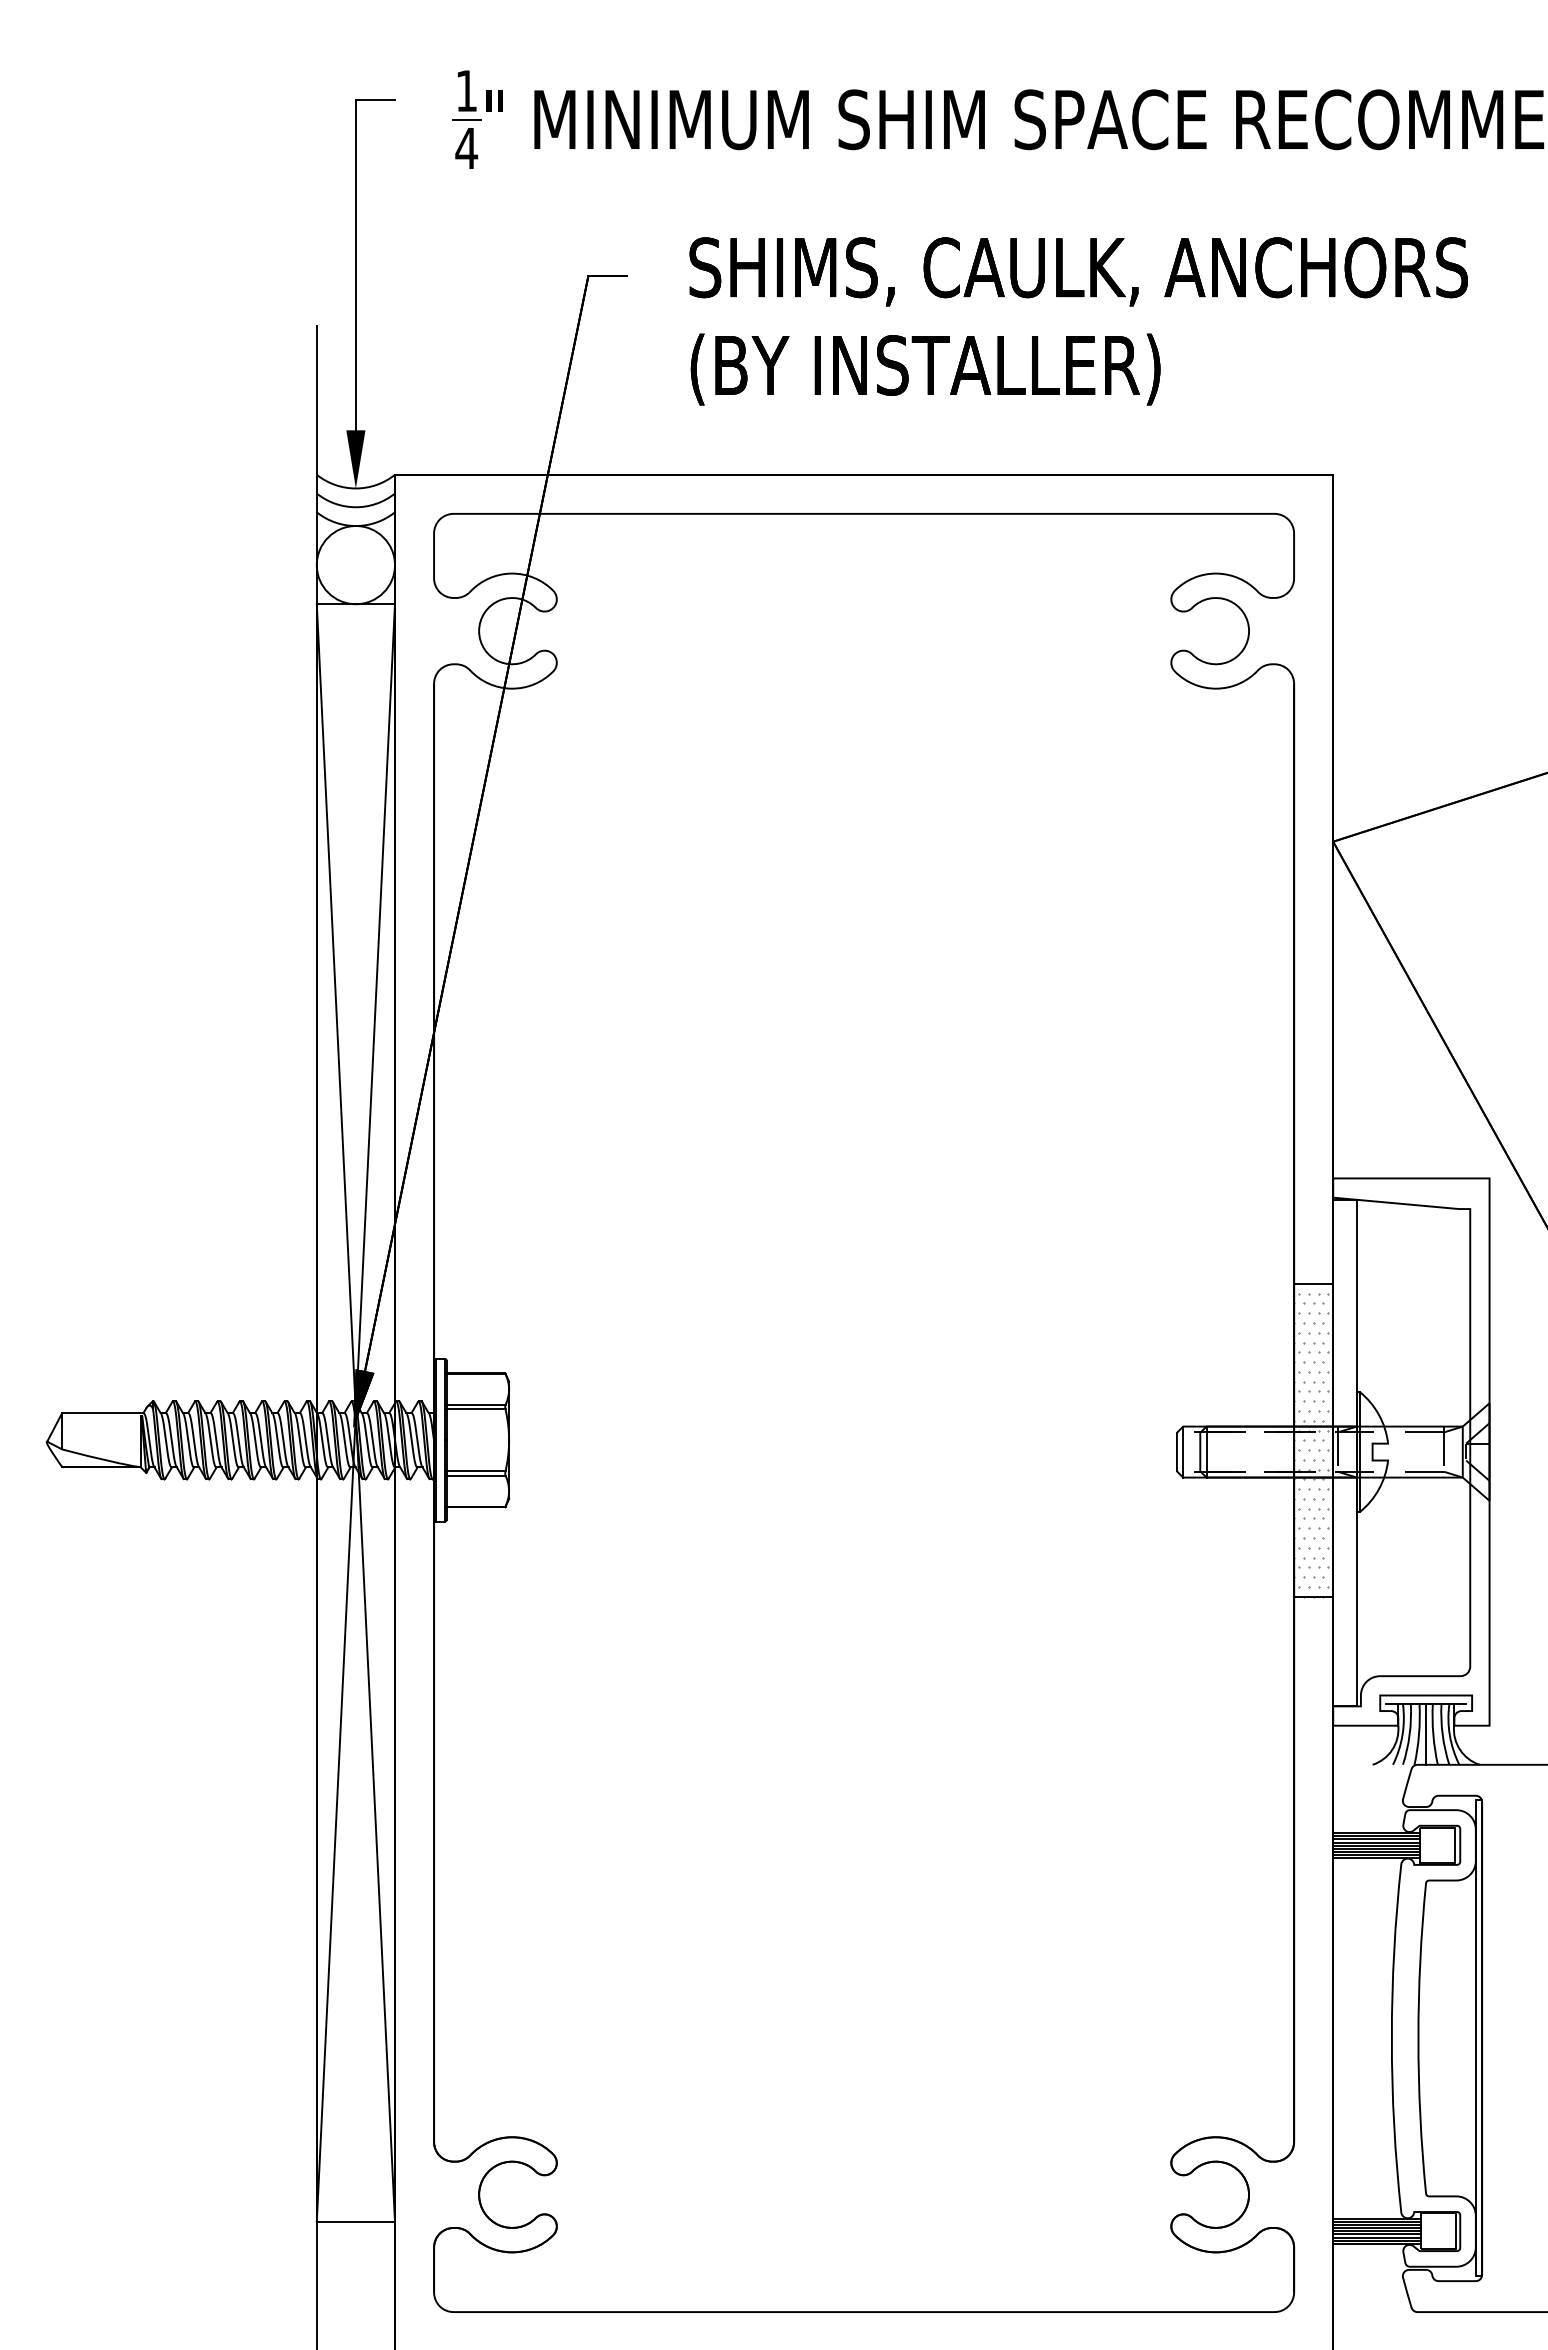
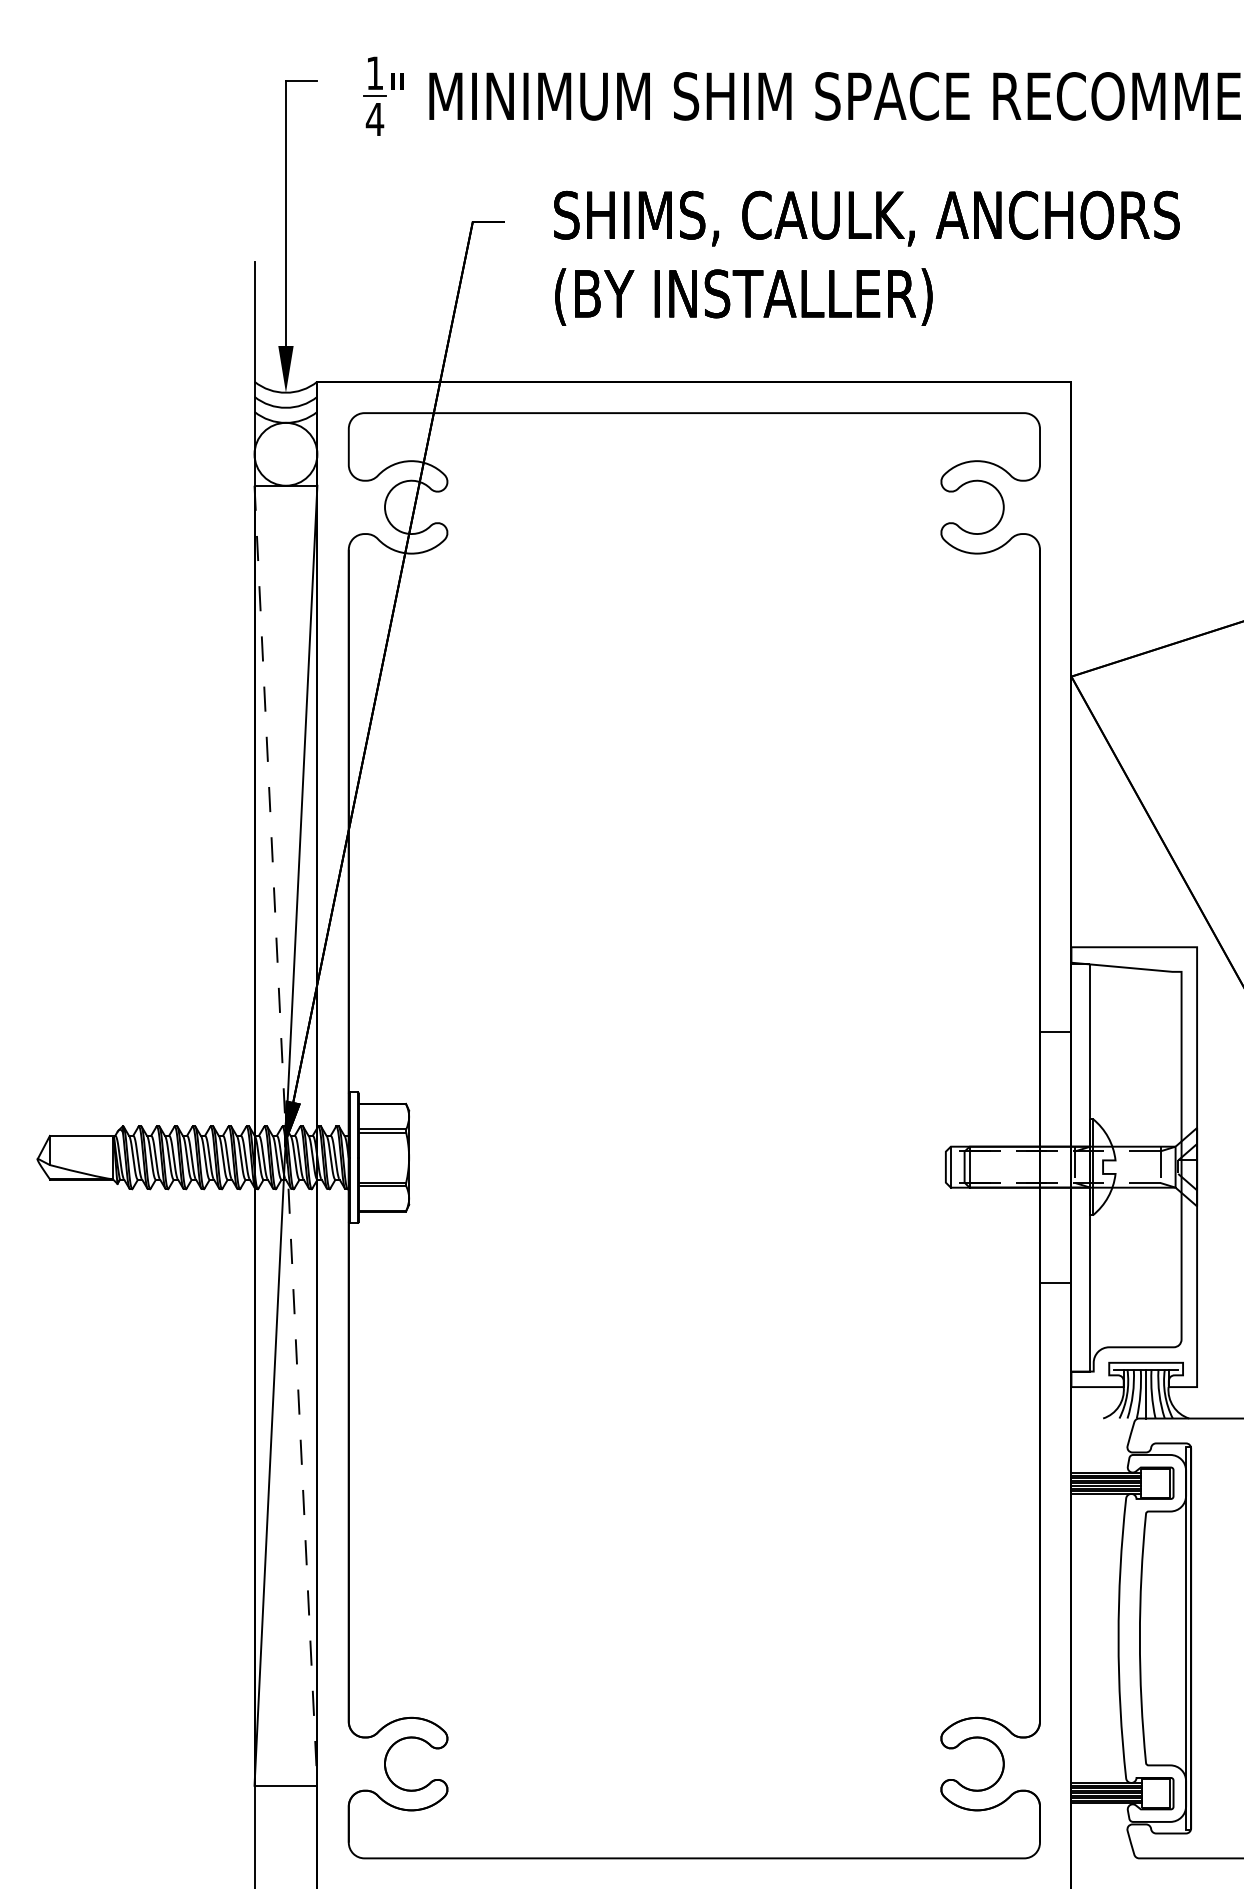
line: (355, 1412) -> (285, 1135), solid -> dashed
hatch: (1311, 1444) -> (1053, 1161), removed

